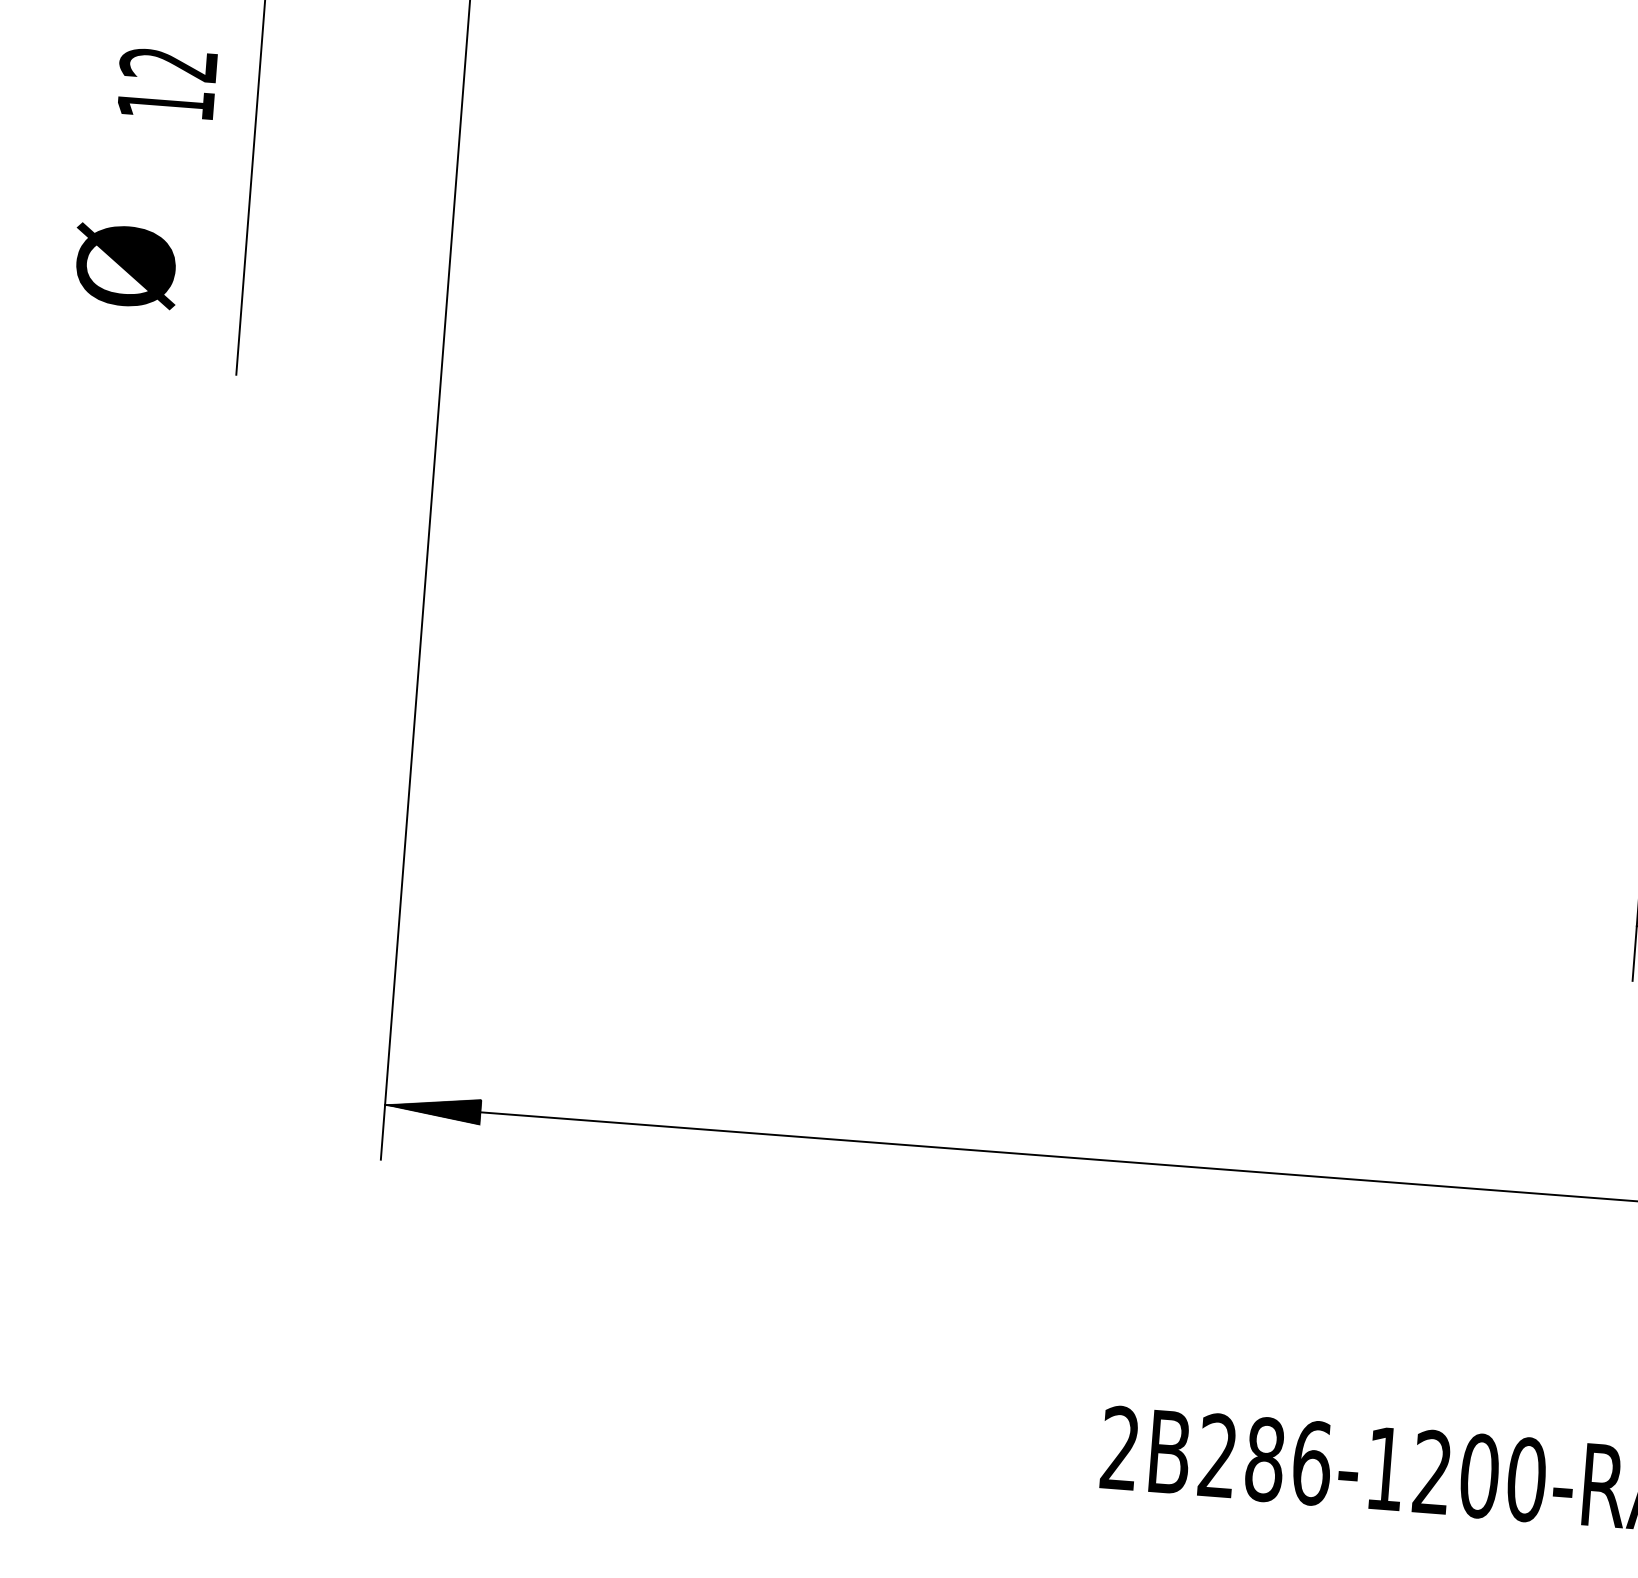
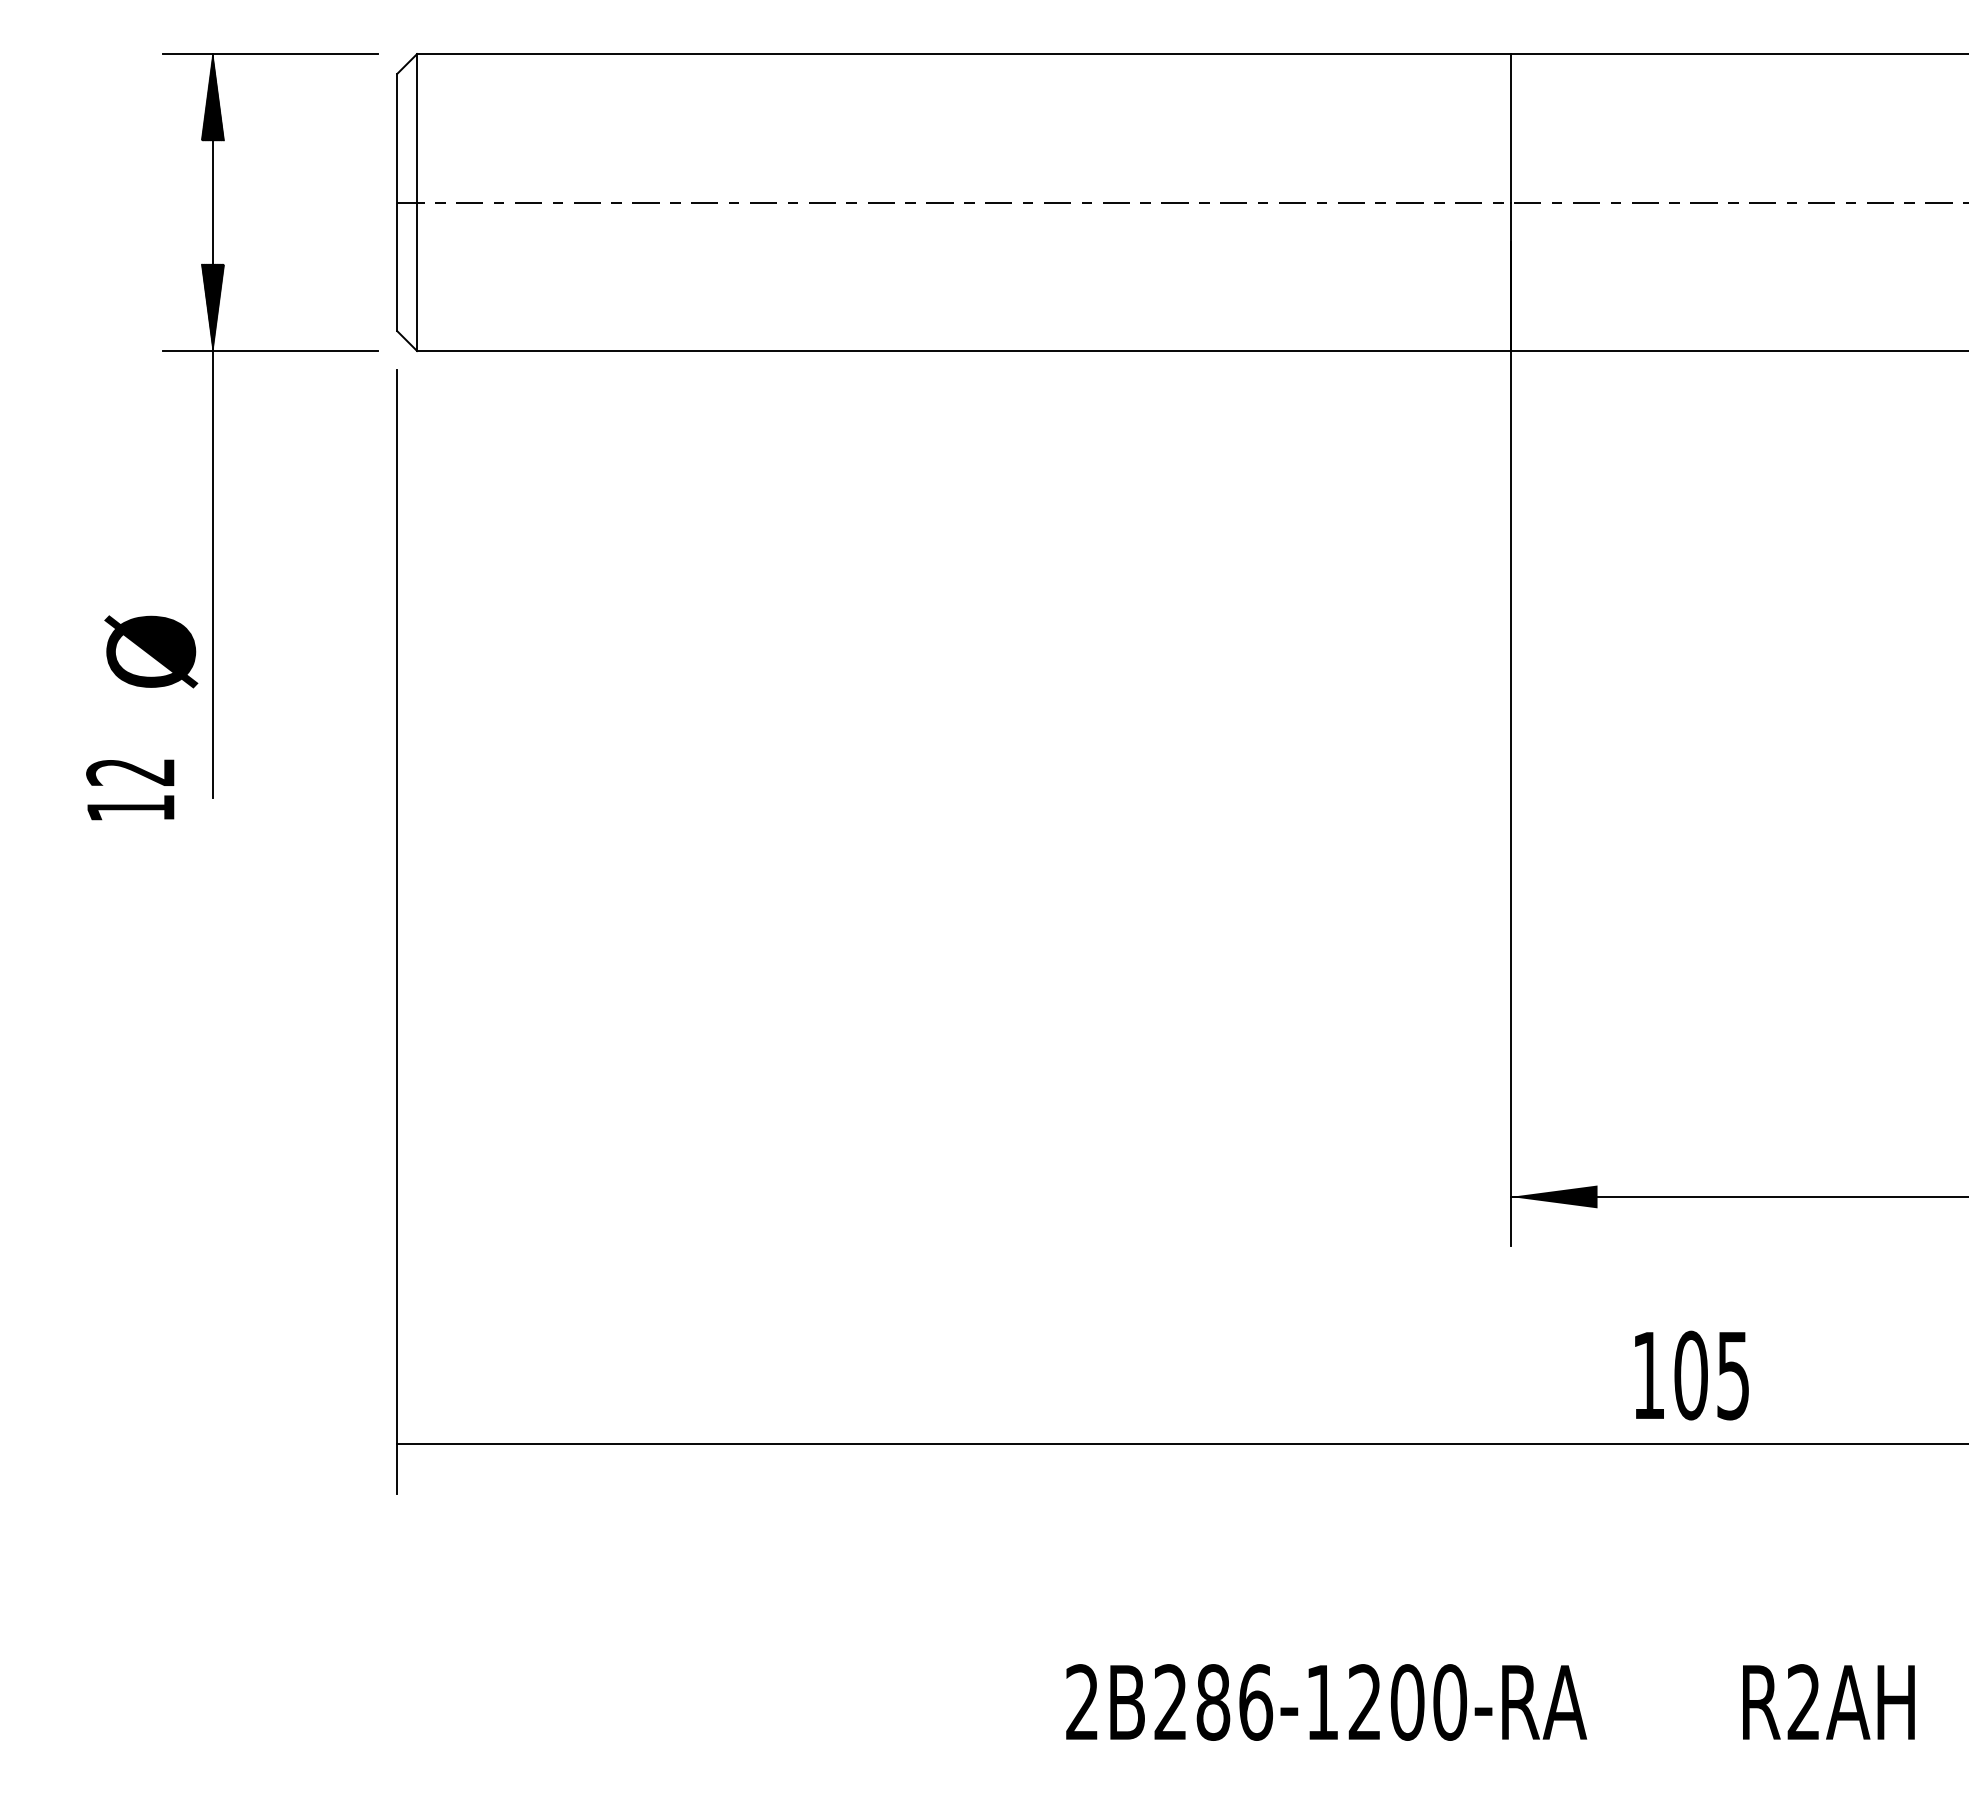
text: (167, 83) -> (130, 789), moved
text: (126, 265) -> (151, 651), moved
hatch: (432, 1108) -> (440, 1444), removed

